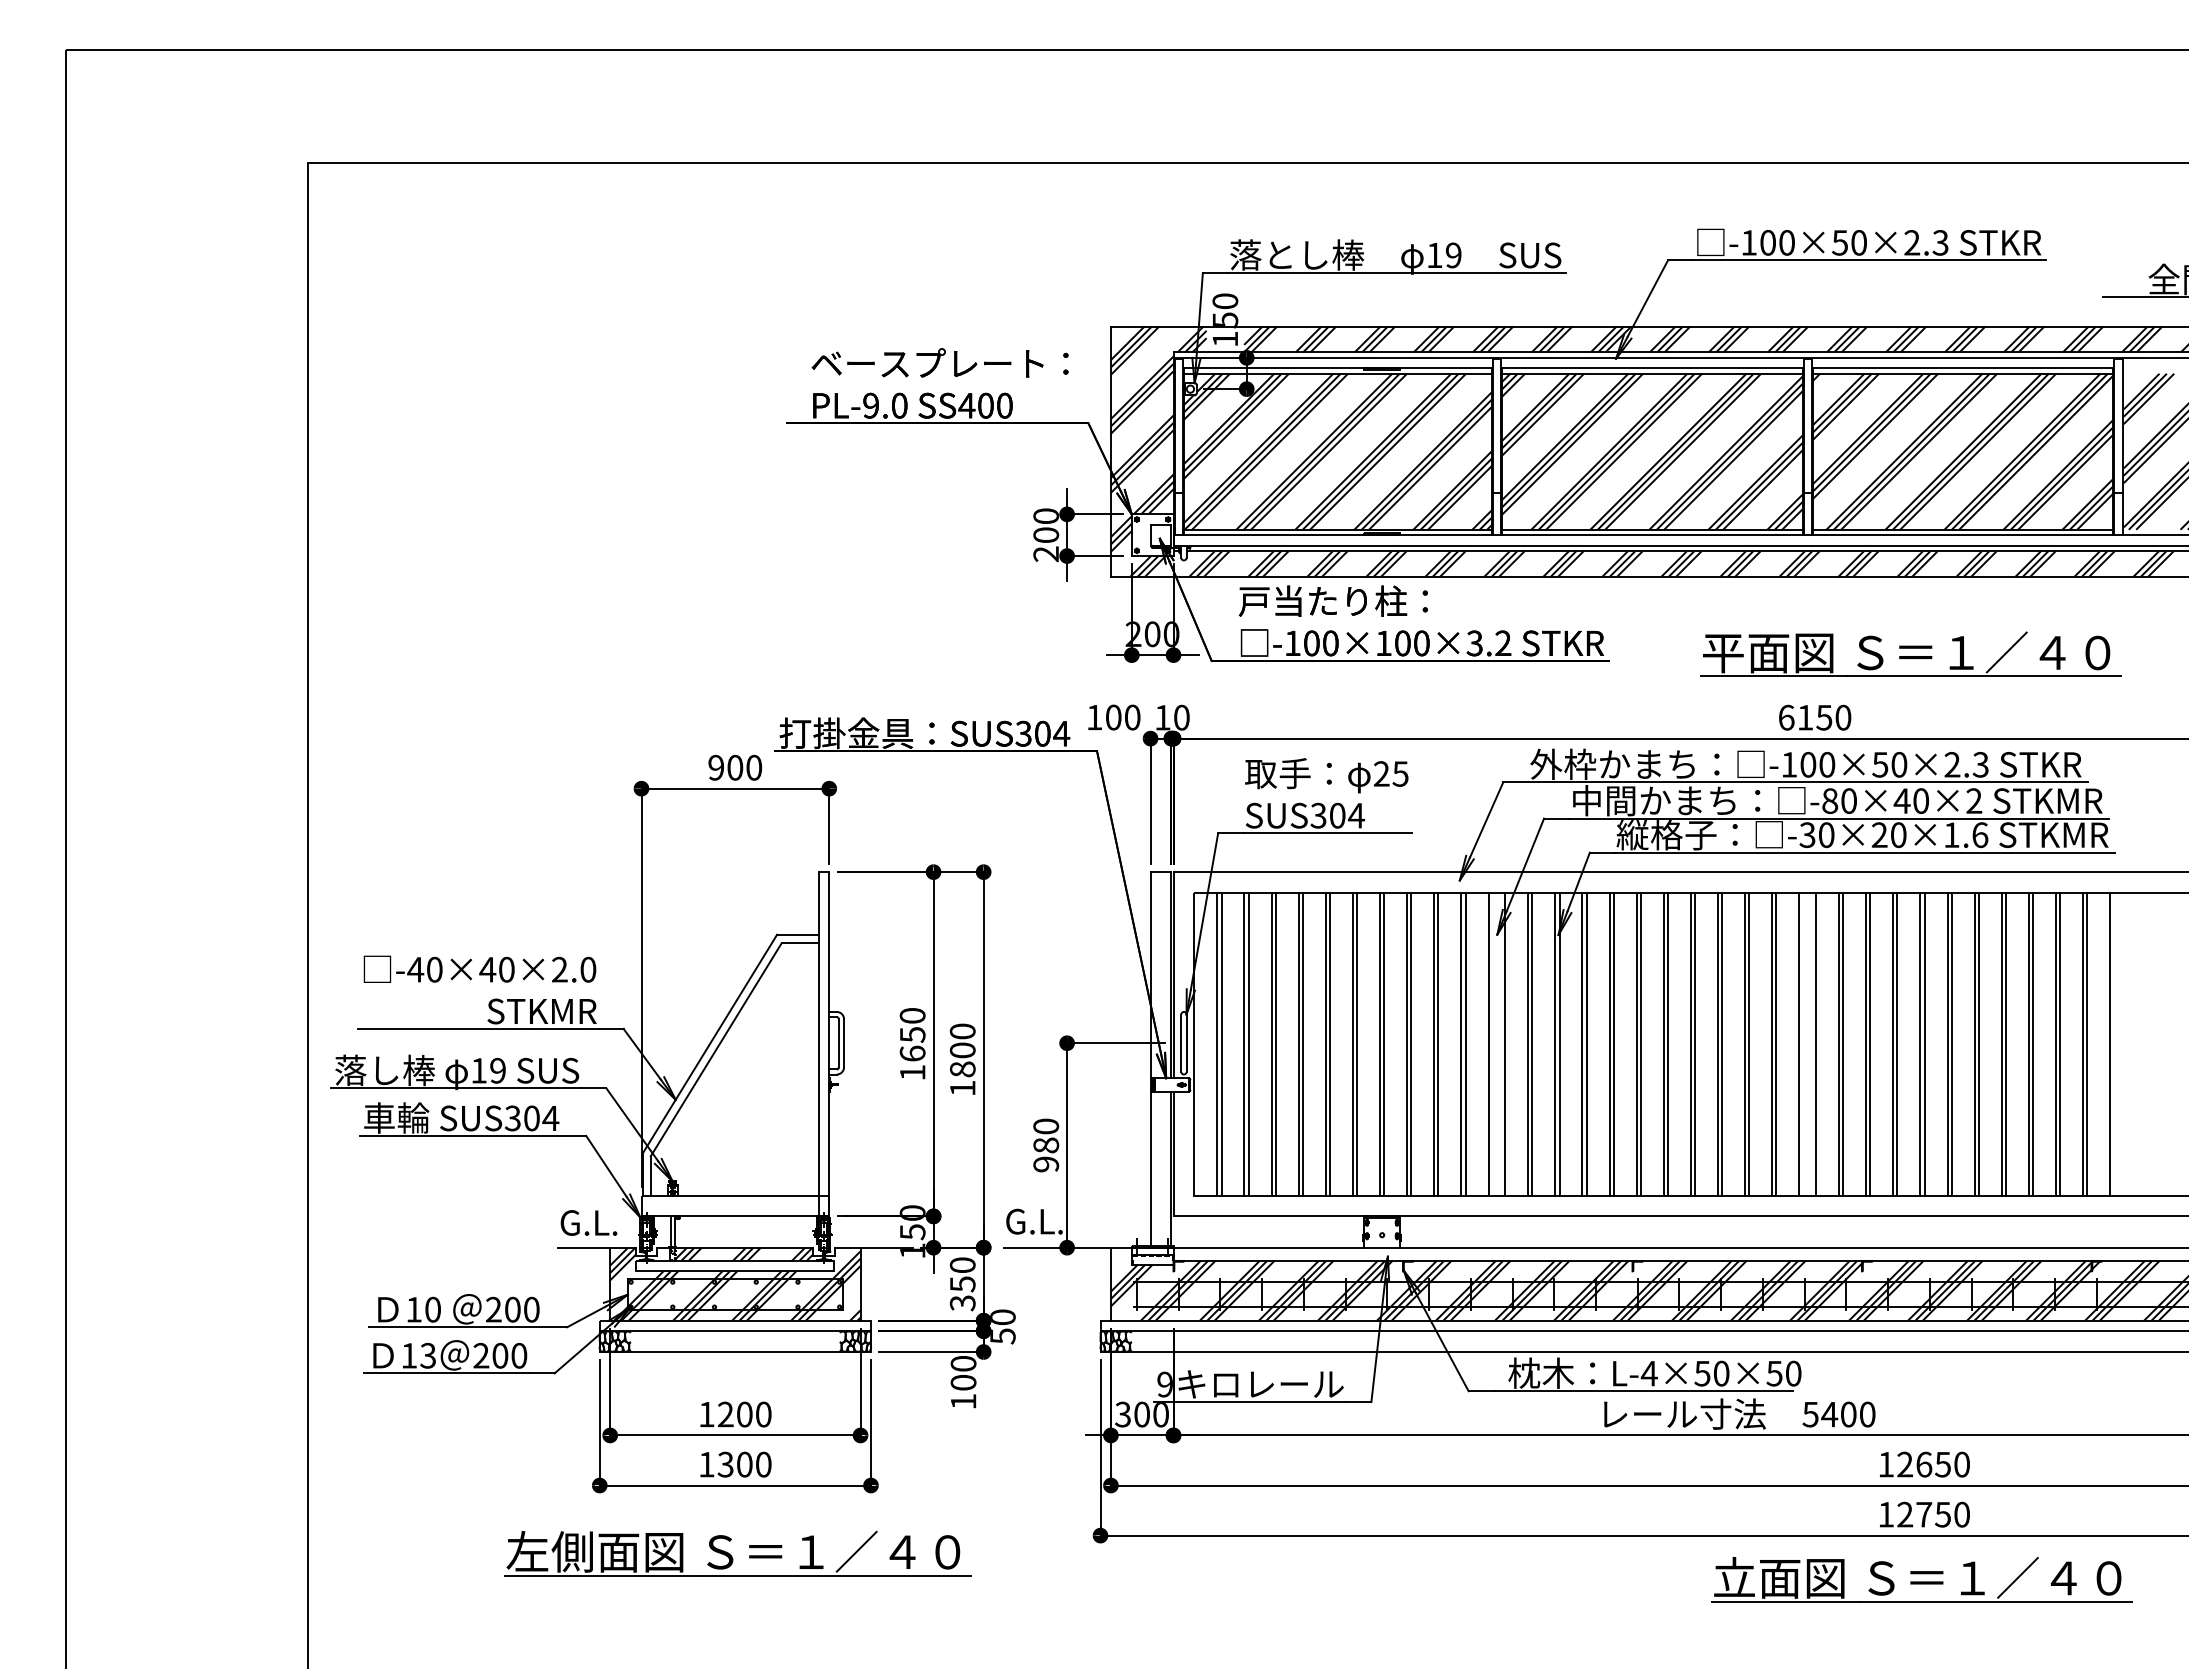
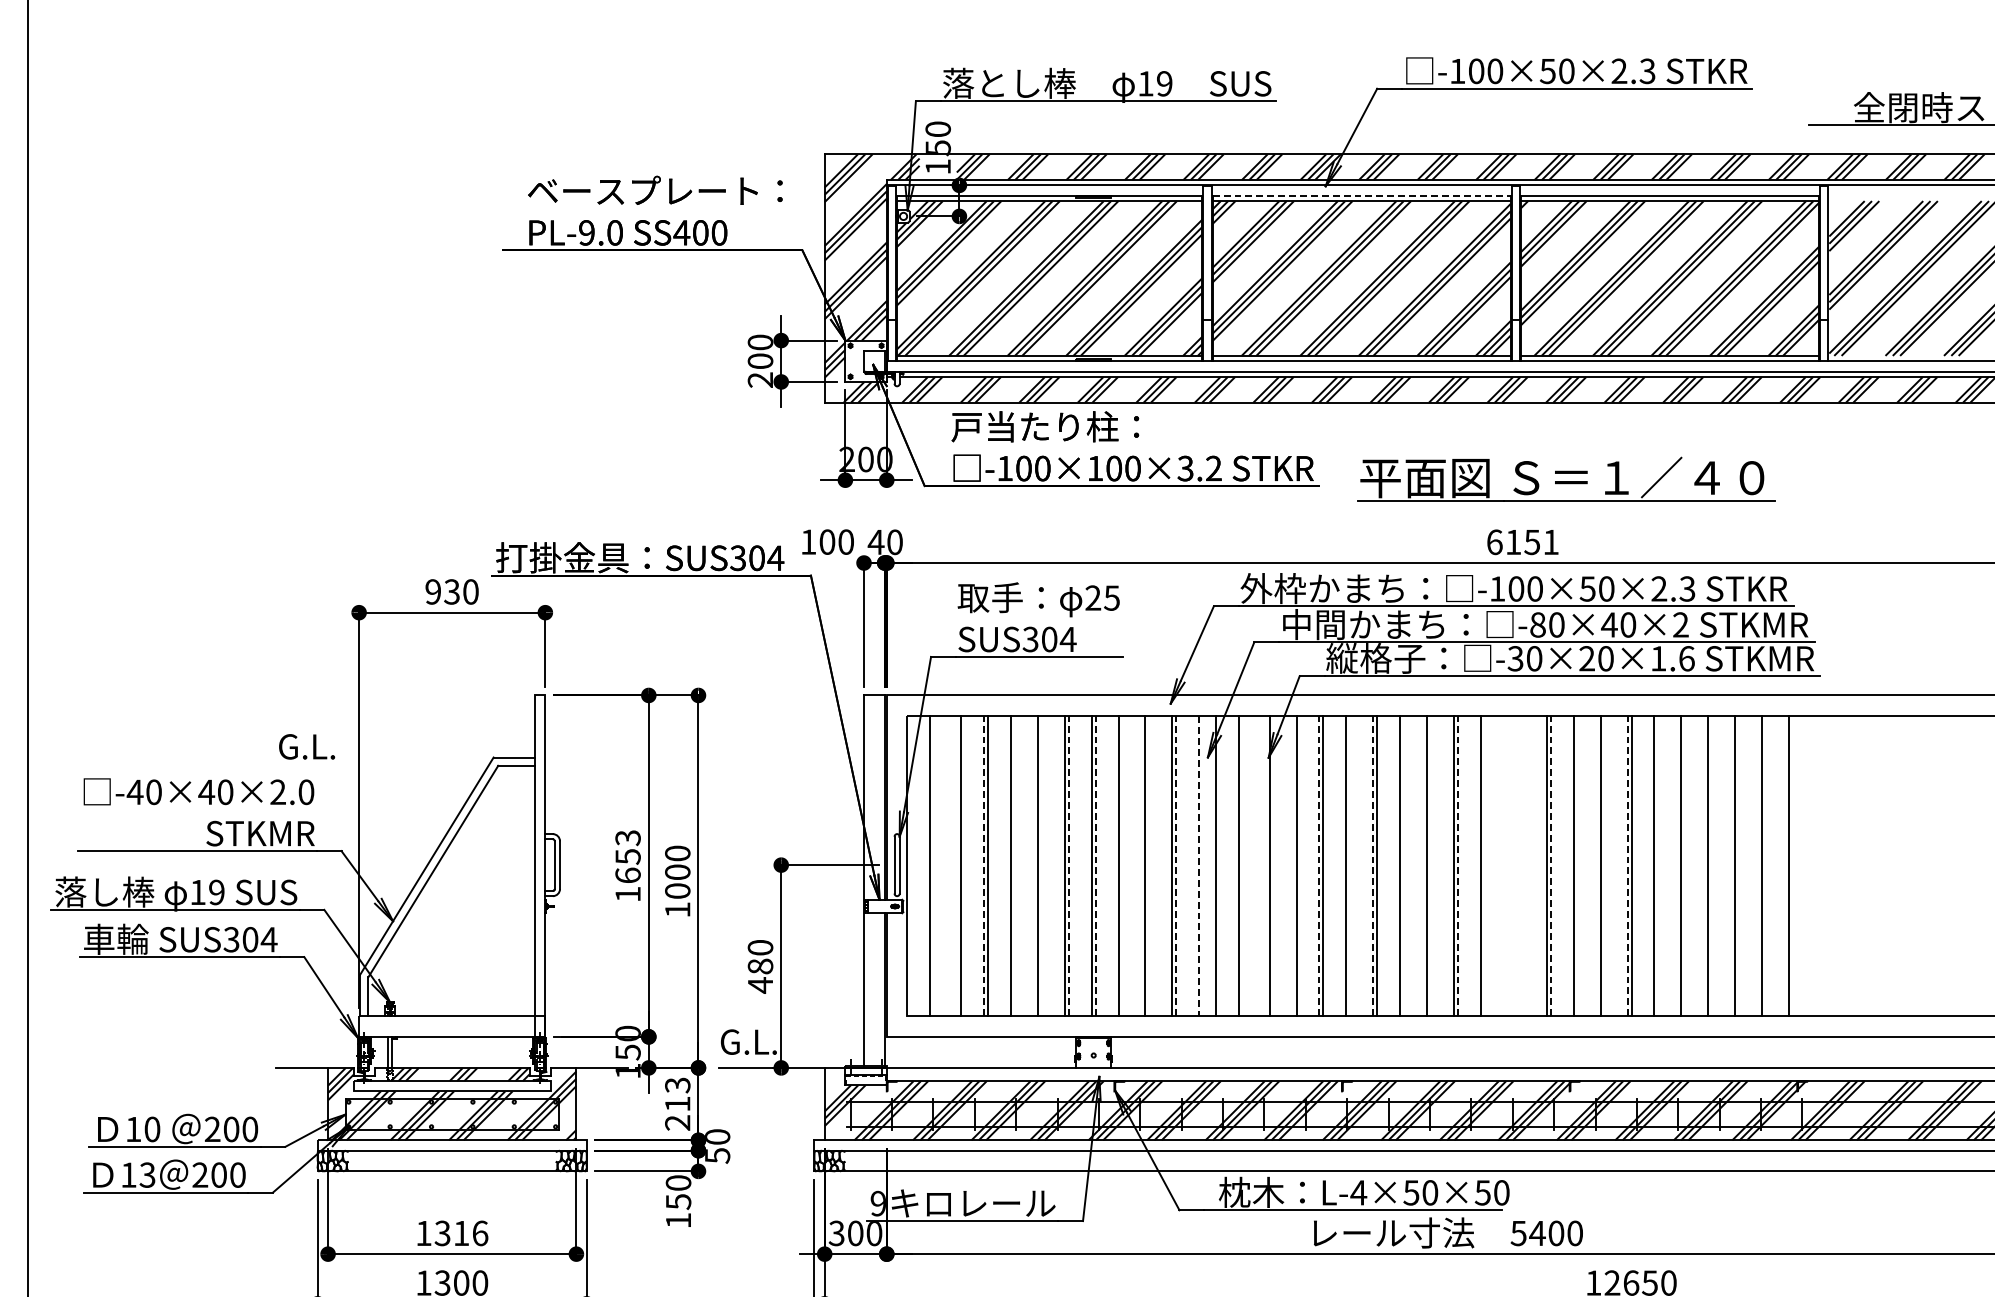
line: (1652, 368) -> (1361, 195), solid -> dashed
part: (1910, 653) -> (1566, 478), moved
text: (1162, 717) -> (875, 542), 10 -> 40
text: (1843, 717) -> (1551, 542), 6150 -> 6151
text: (735, 767) -> (452, 591), 900 -> 930
text: (912, 1016) -> (627, 838), 1650 -> 1653
line: (1271, 1043) -> (983, 865), solid -> dashed
line: (1357, 1043) -> (1069, 865), solid -> dashed
line: (1384, 1043) -> (1096, 865), solid -> dashed
line: (1465, 1043) -> (1176, 865), solid -> dashed
line: (1609, 1043) -> (1319, 865), solid -> dashed
line: (1663, 1043) -> (1372, 865), solid -> dashed
line: (1749, 1043) -> (1458, 865), solid -> dashed
line: (1843, 1043) -> (1551, 865), solid -> dashed
line: (1920, 1043) -> (1627, 865), solid -> dashed
line: (1221, 1044) -> (934, 866), removed
line: (1244, 1044) -> (957, 866), removed
line: (1302, 1044) -> (1014, 866), removed
line: (1329, 1044) -> (1041, 866), removed
line: (1411, 1044) -> (1122, 866), removed
line: (1438, 1044) -> (1149, 866), removed
line: (1488, 1044) -> (1199, 866), solid -> dashed
line: (1532, 1044) -> (1242, 866), removed
line: (1555, 1044) -> (1265, 866), removed
line: (1582, 1044) -> (1292, 866), removed
line: (1640, 1044) -> (1349, 866), removed
line: (1695, 1044) -> (1404, 866), removed
line: (1722, 1044) -> (1431, 866), removed
line: (1776, 1044) -> (1484, 866), removed
line: (1799, 1044) -> (1507, 866), removed
line: (1816, 1044) -> (1524, 866), removed
line: (1870, 1044) -> (1578, 866), removed
line: (1897, 1044) -> (1604, 866), removed
line: (1951, 1044) -> (1658, 866), removed
line: (1978, 1044) -> (1685, 866), removed
line: (2005, 1044) -> (1711, 866), removed
line: (2033, 1044) -> (1739, 866), removed
line: (2060, 1044) -> (1766, 866), removed
line: (2087, 1044) -> (1793, 866), removed
line: (2110, 1044) -> (1816, 866), removed
text: (962, 1069) -> (677, 891), 1800 -> 1000
text: (1046, 1164) -> (760, 985), 980 -> 480
text: (588, 1222) -> (306, 746), moved
text: (962, 1284) -> (677, 1104), 350 -> 213
text: (963, 1382) -> (678, 1201), 100 -> 150
text: (744, 1414) -> (461, 1233), 1200 -> 1316

